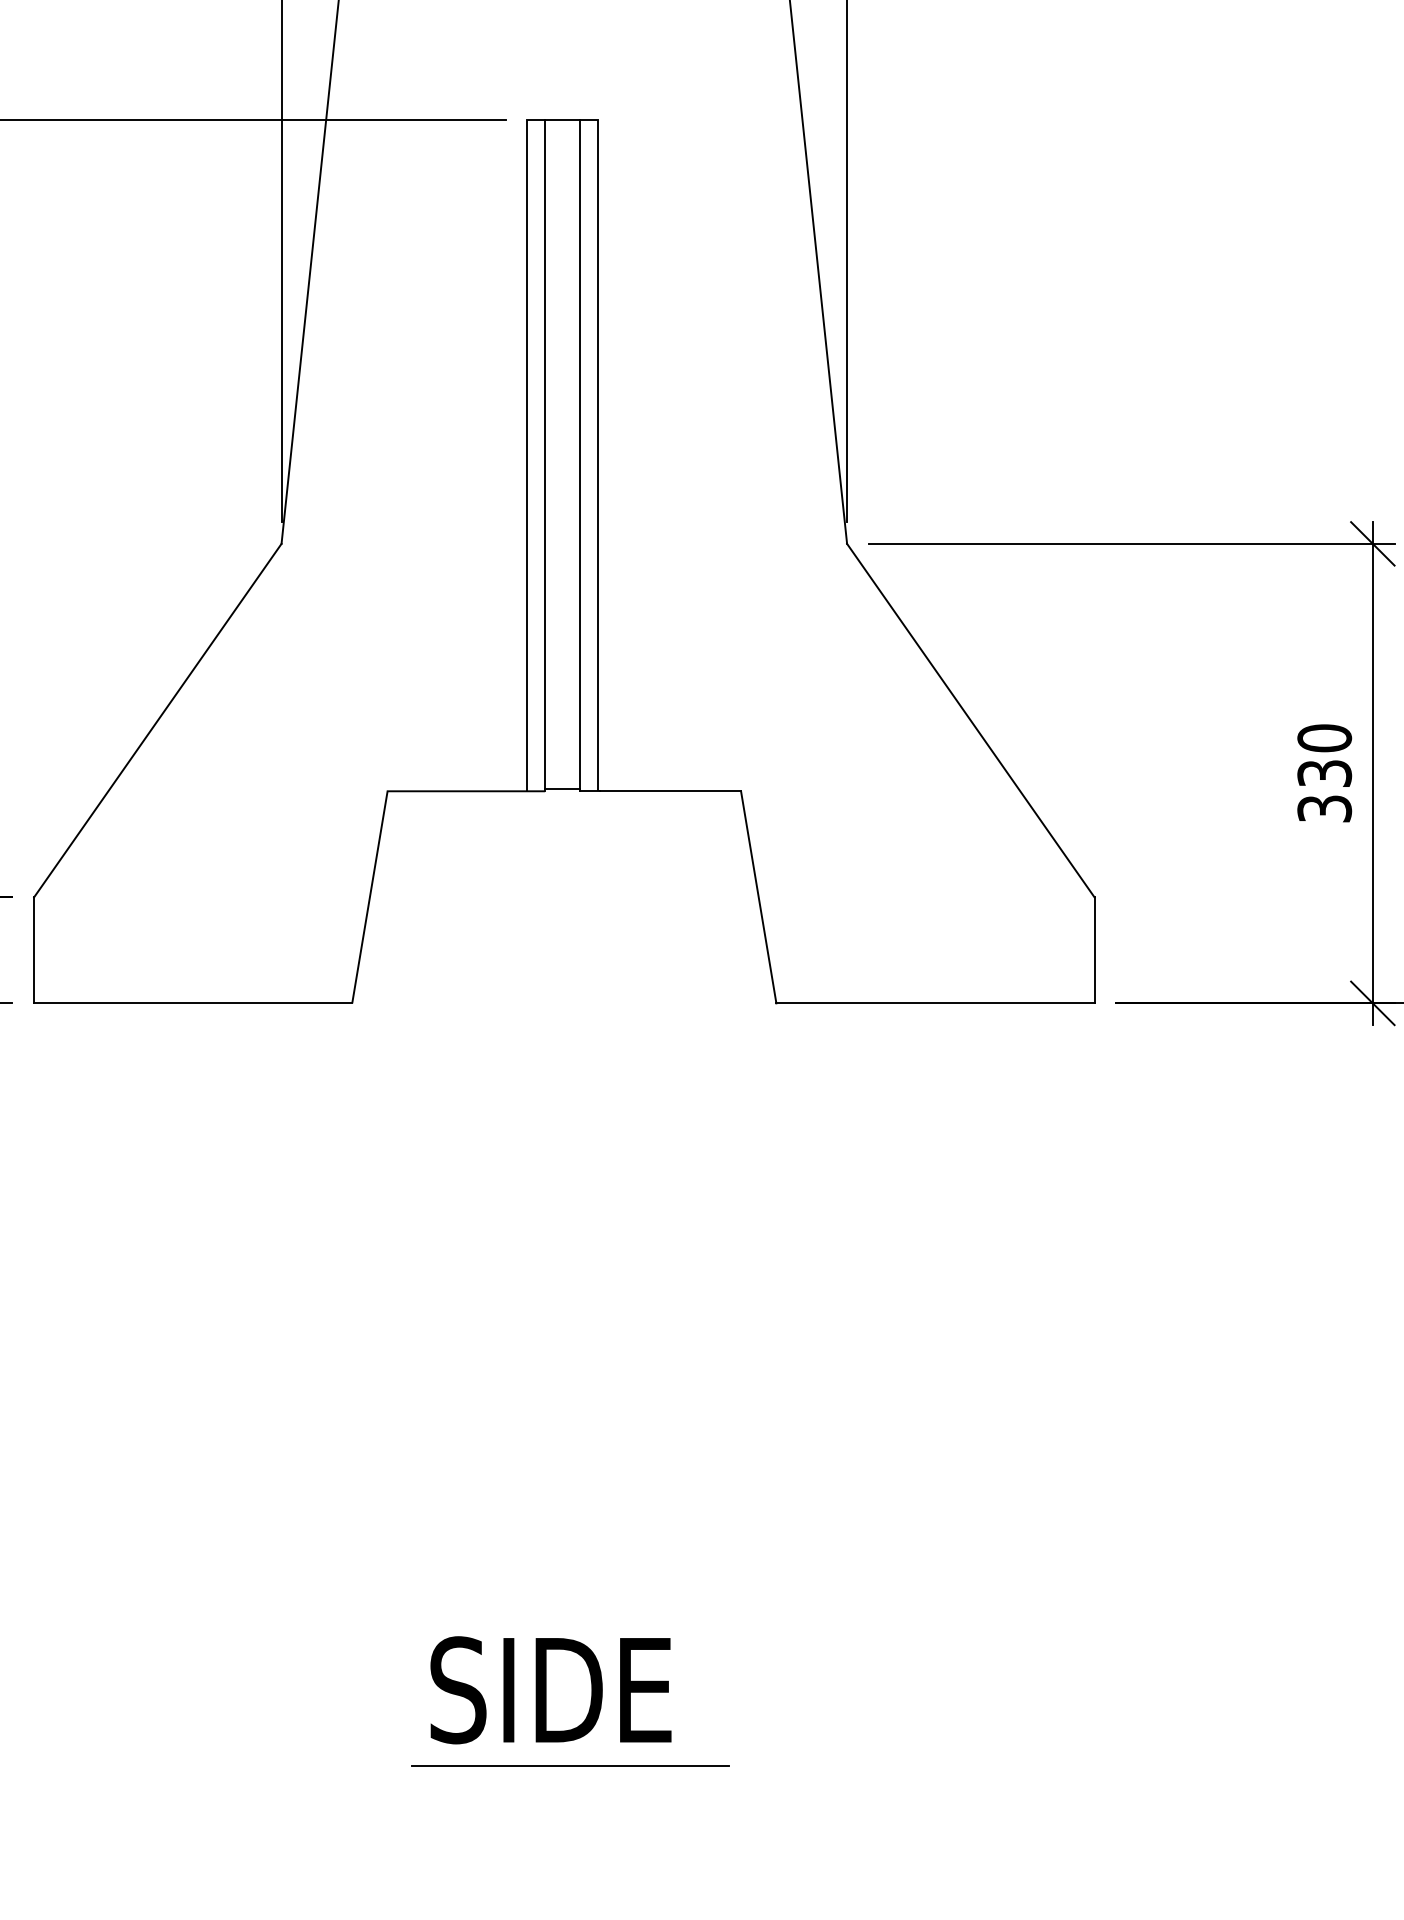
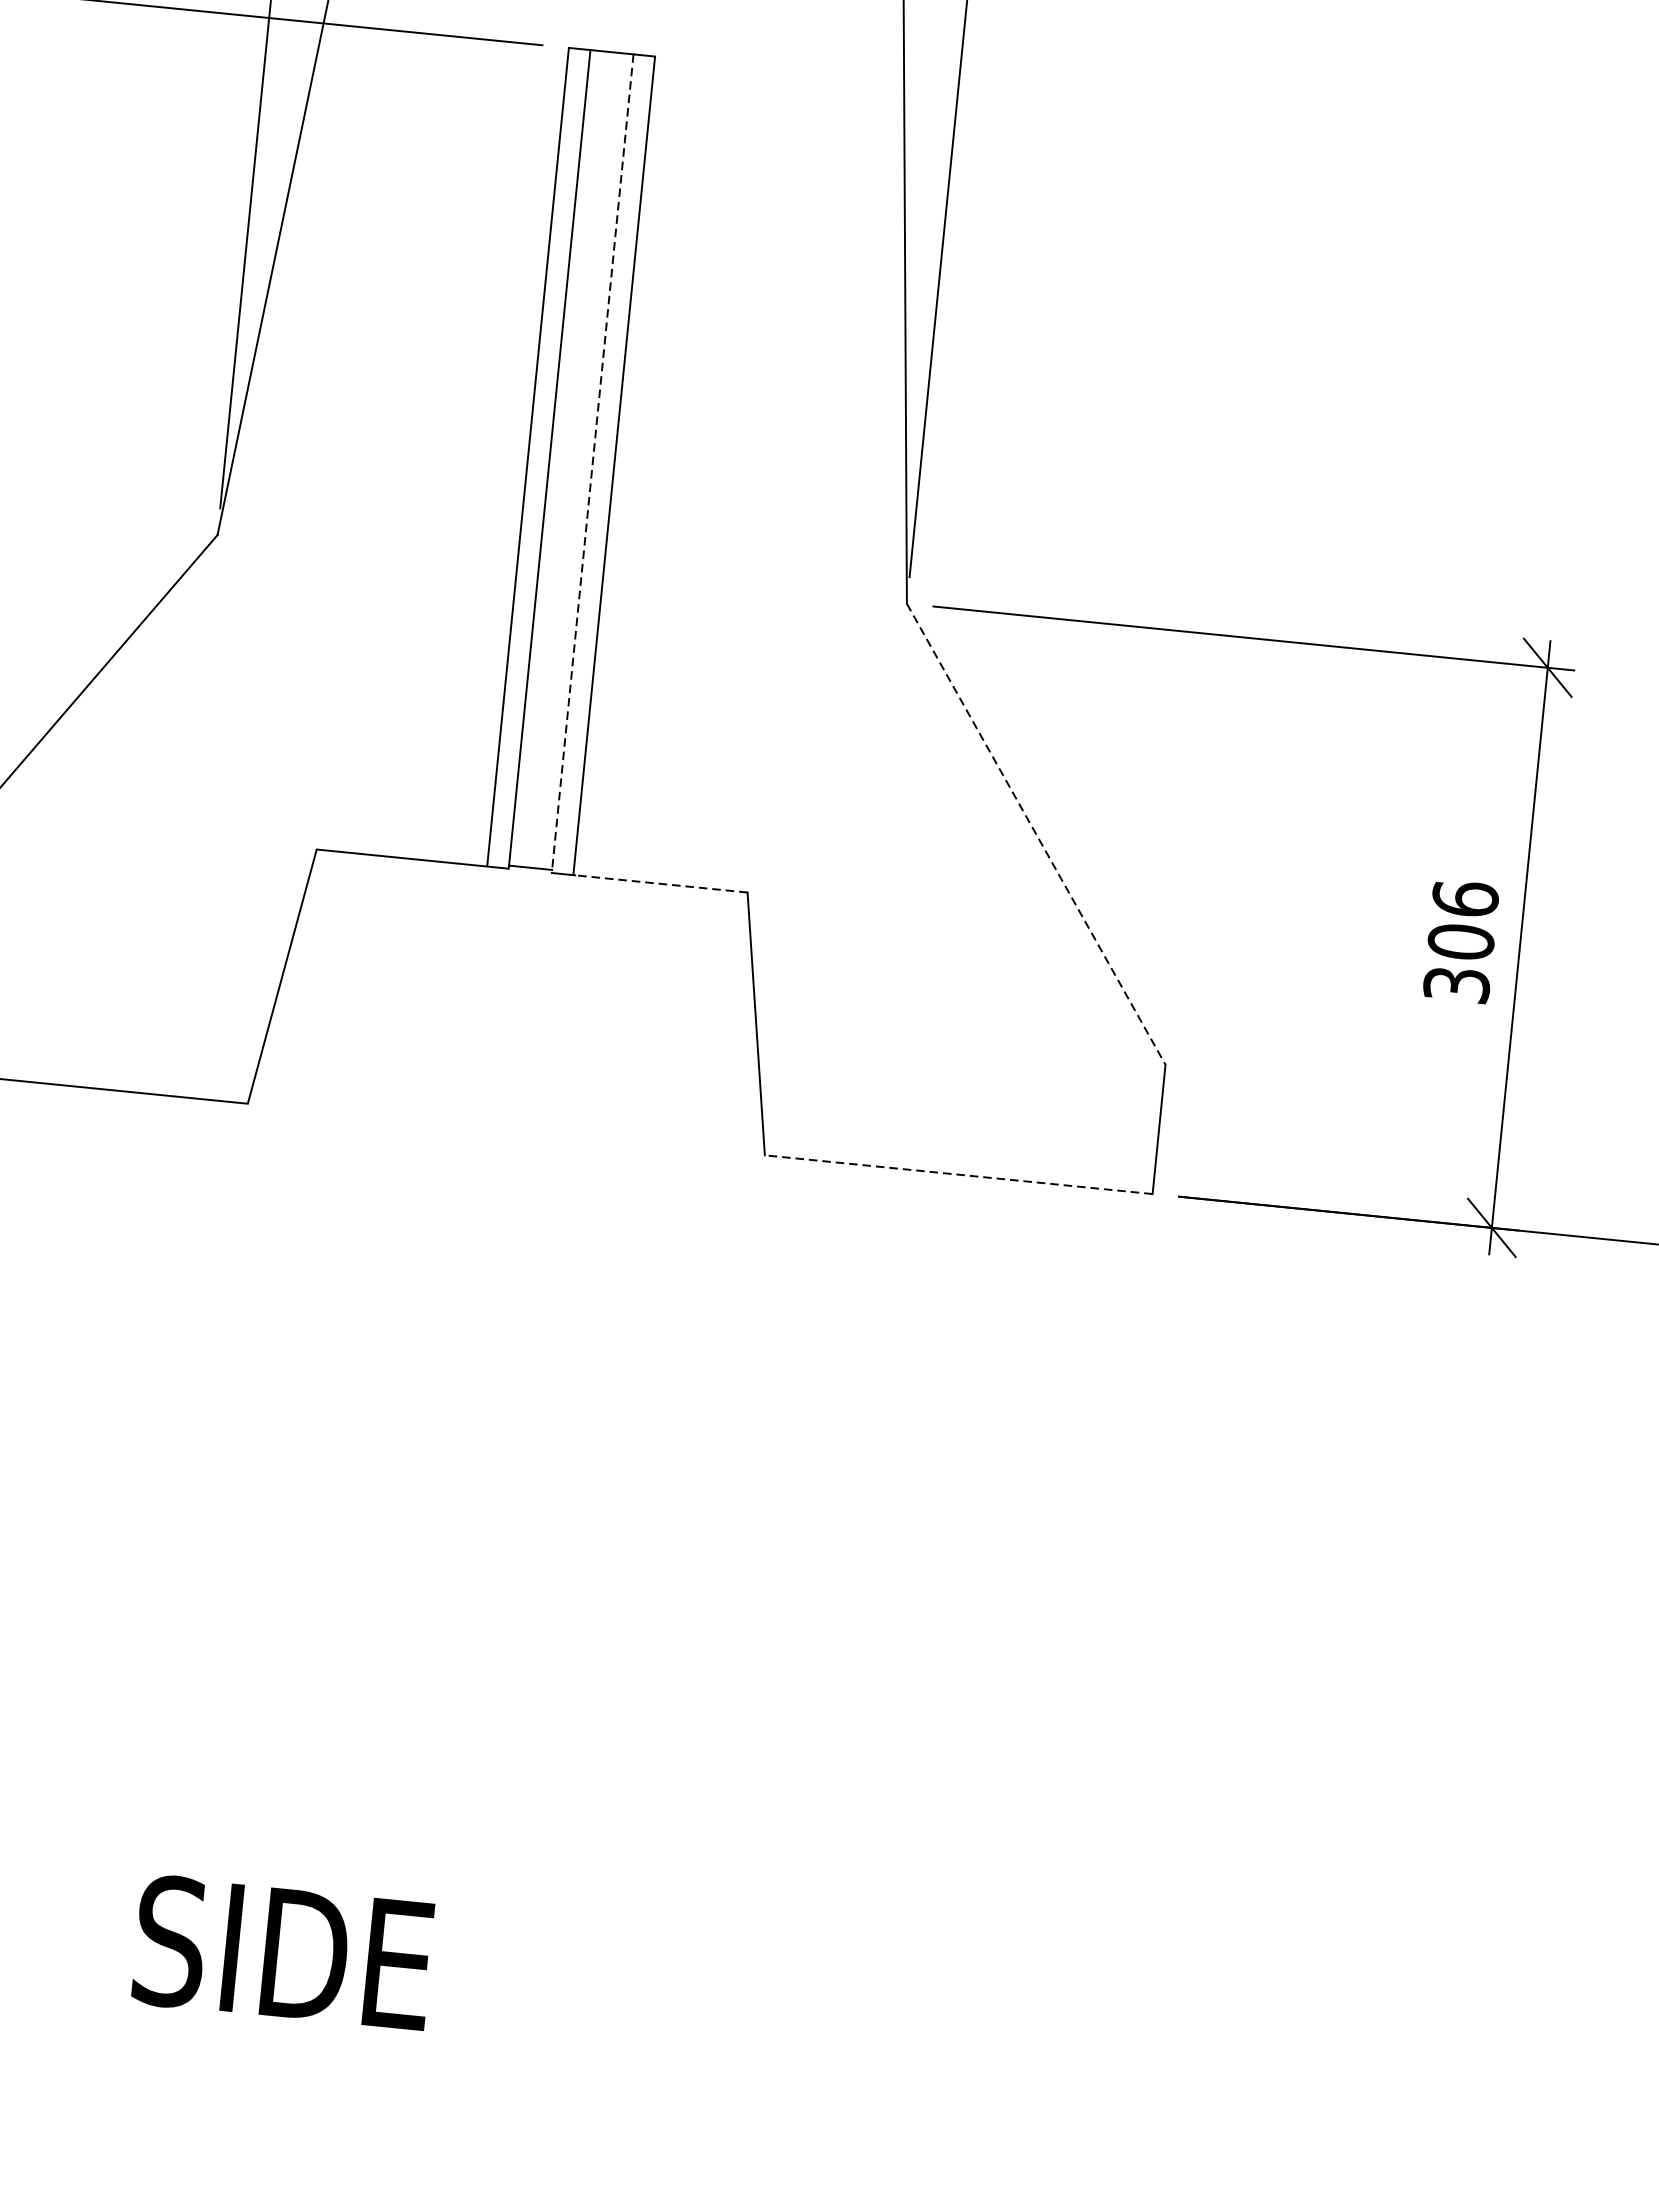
line: (580, 455) -> (592, 463), solid -> dashed
line: (970, 720) -> (1035, 834), solid -> dashed
text: (1324, 755) -> (1463, 919), 330 -> 306
line: (670, 791) -> (661, 884), solid -> dashed
line: (934, 1003) -> (957, 1174), solid -> dashed
text: (550, 1690) -> (282, 1953), moved
line: (569, 1765) -> (419, 2059), removed

